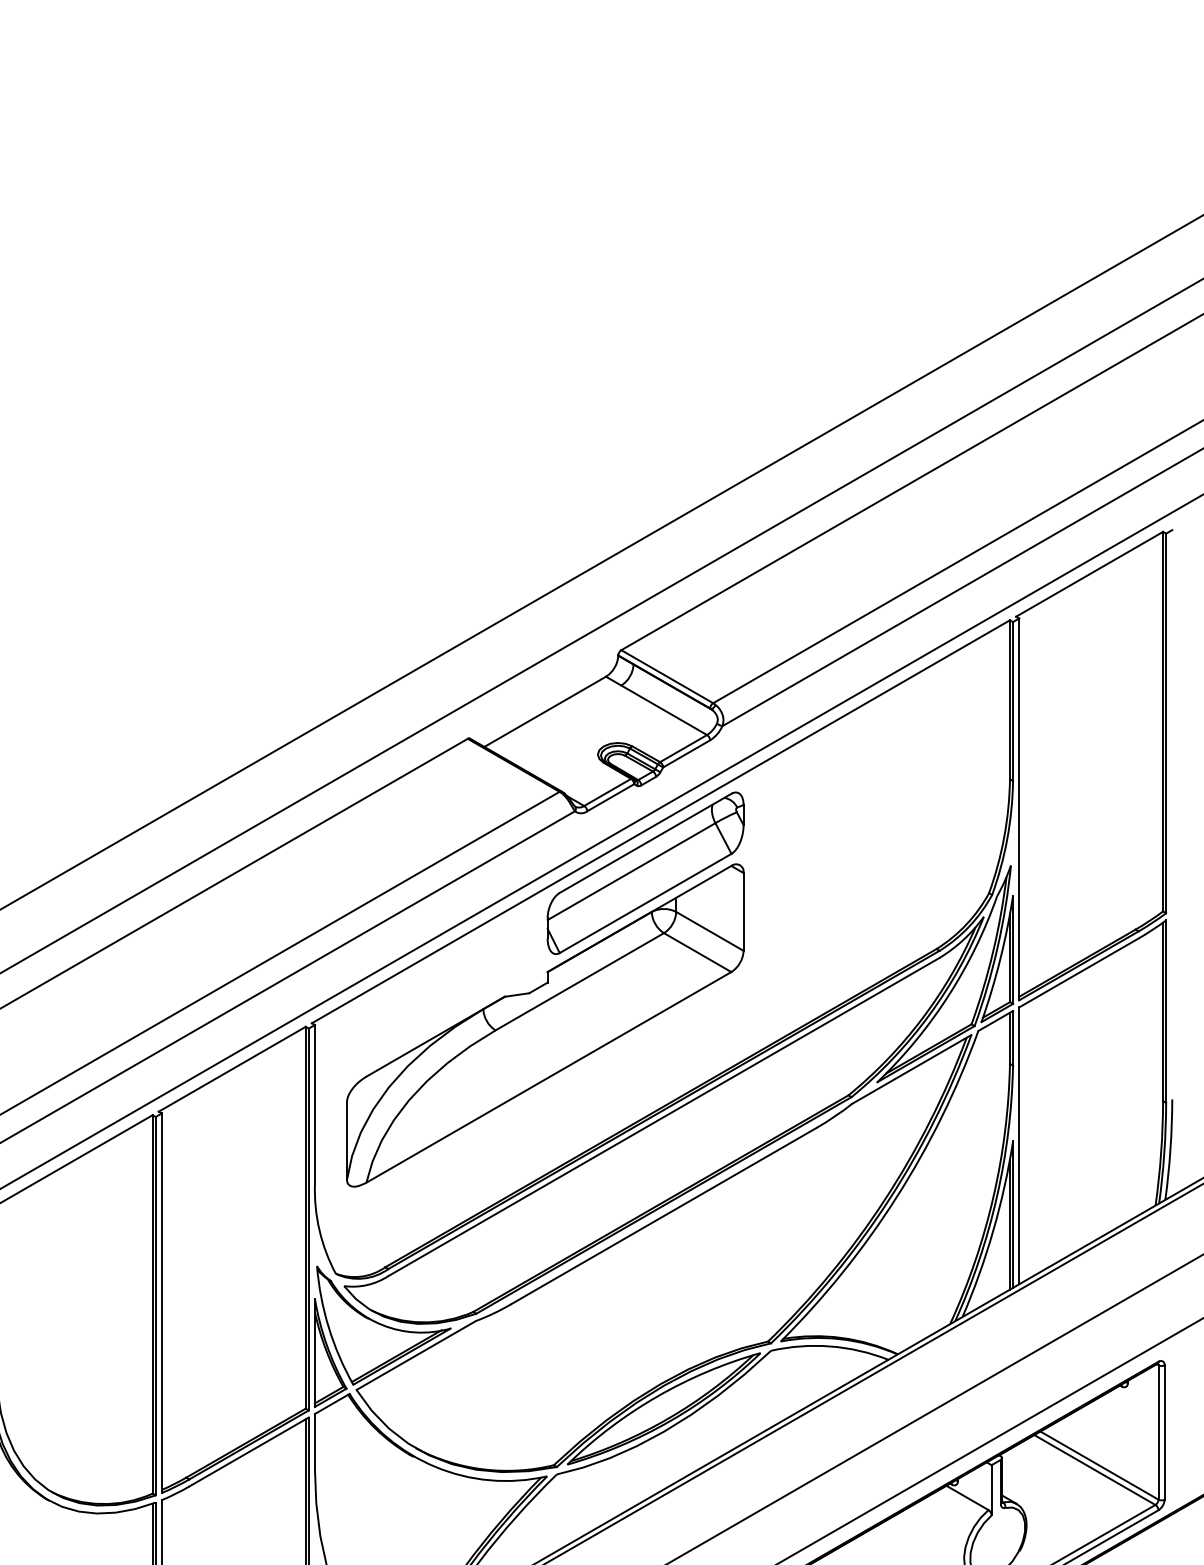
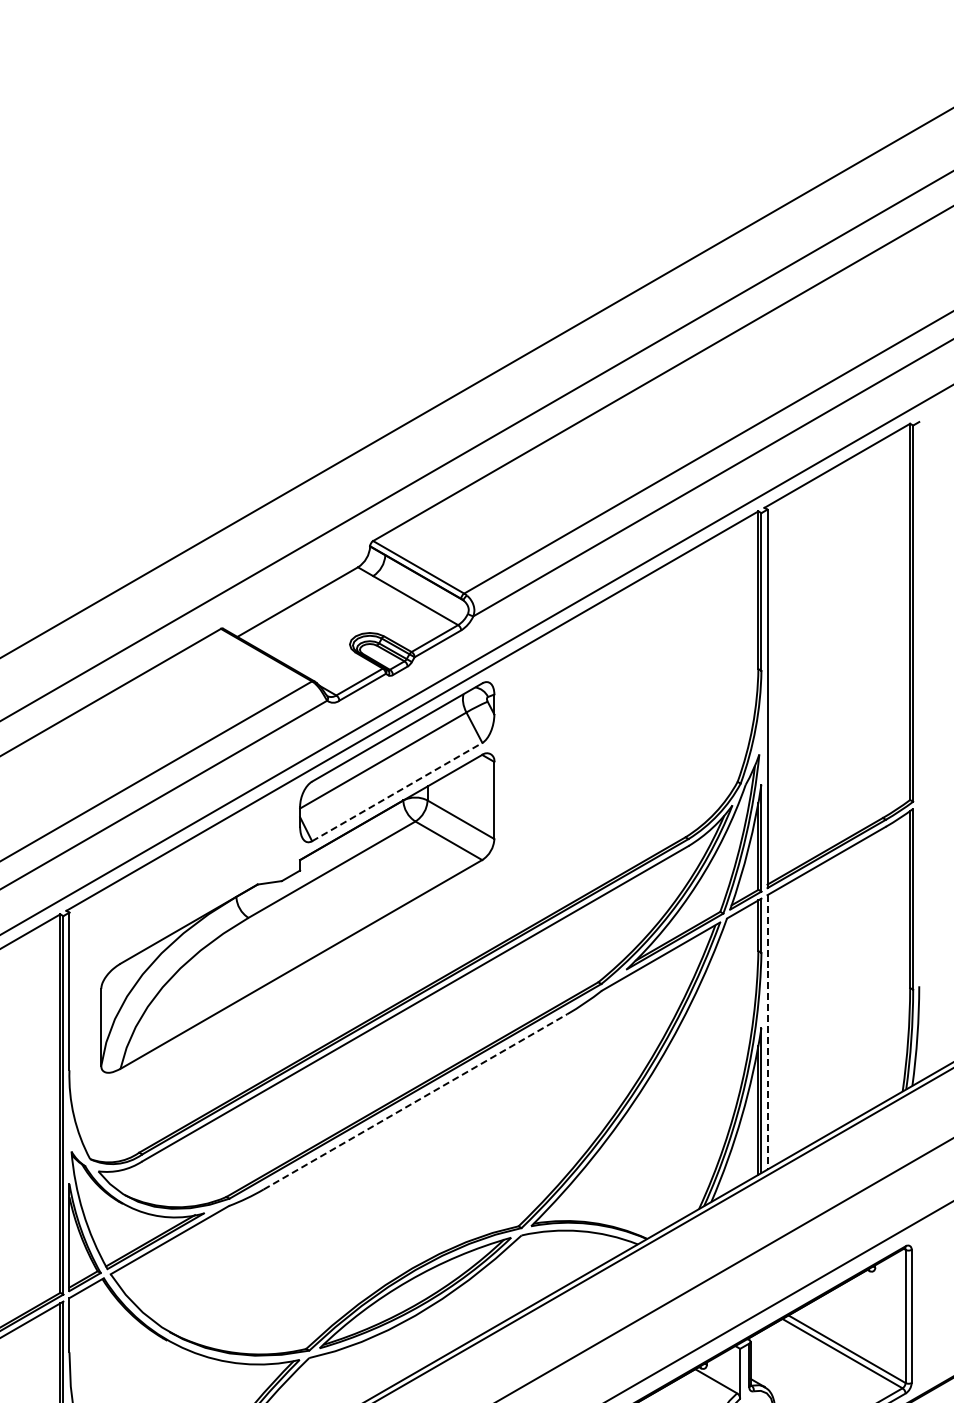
line: (646, 903) -> (398, 792), solid -> dashed
line: (1019, 1146) -> (767, 1032), solid -> dashed
line: (664, 1216) -> (415, 1102), solid -> dashed

